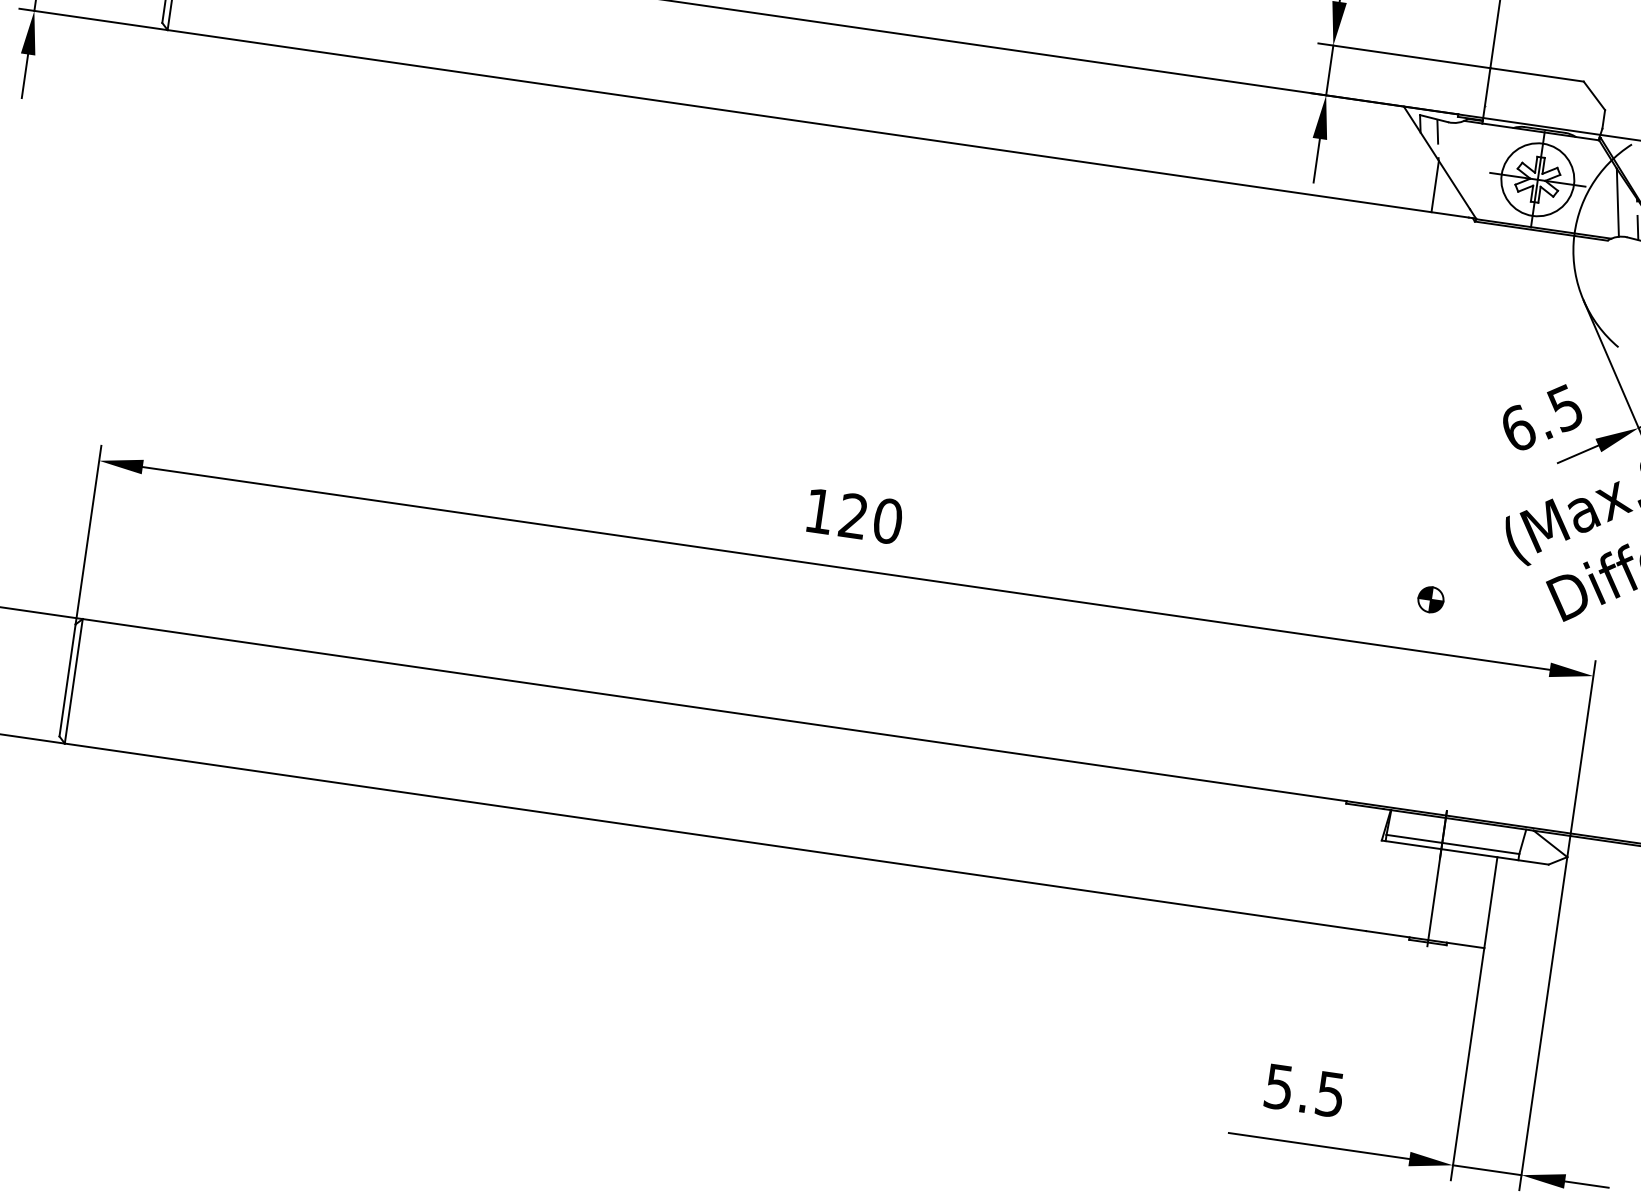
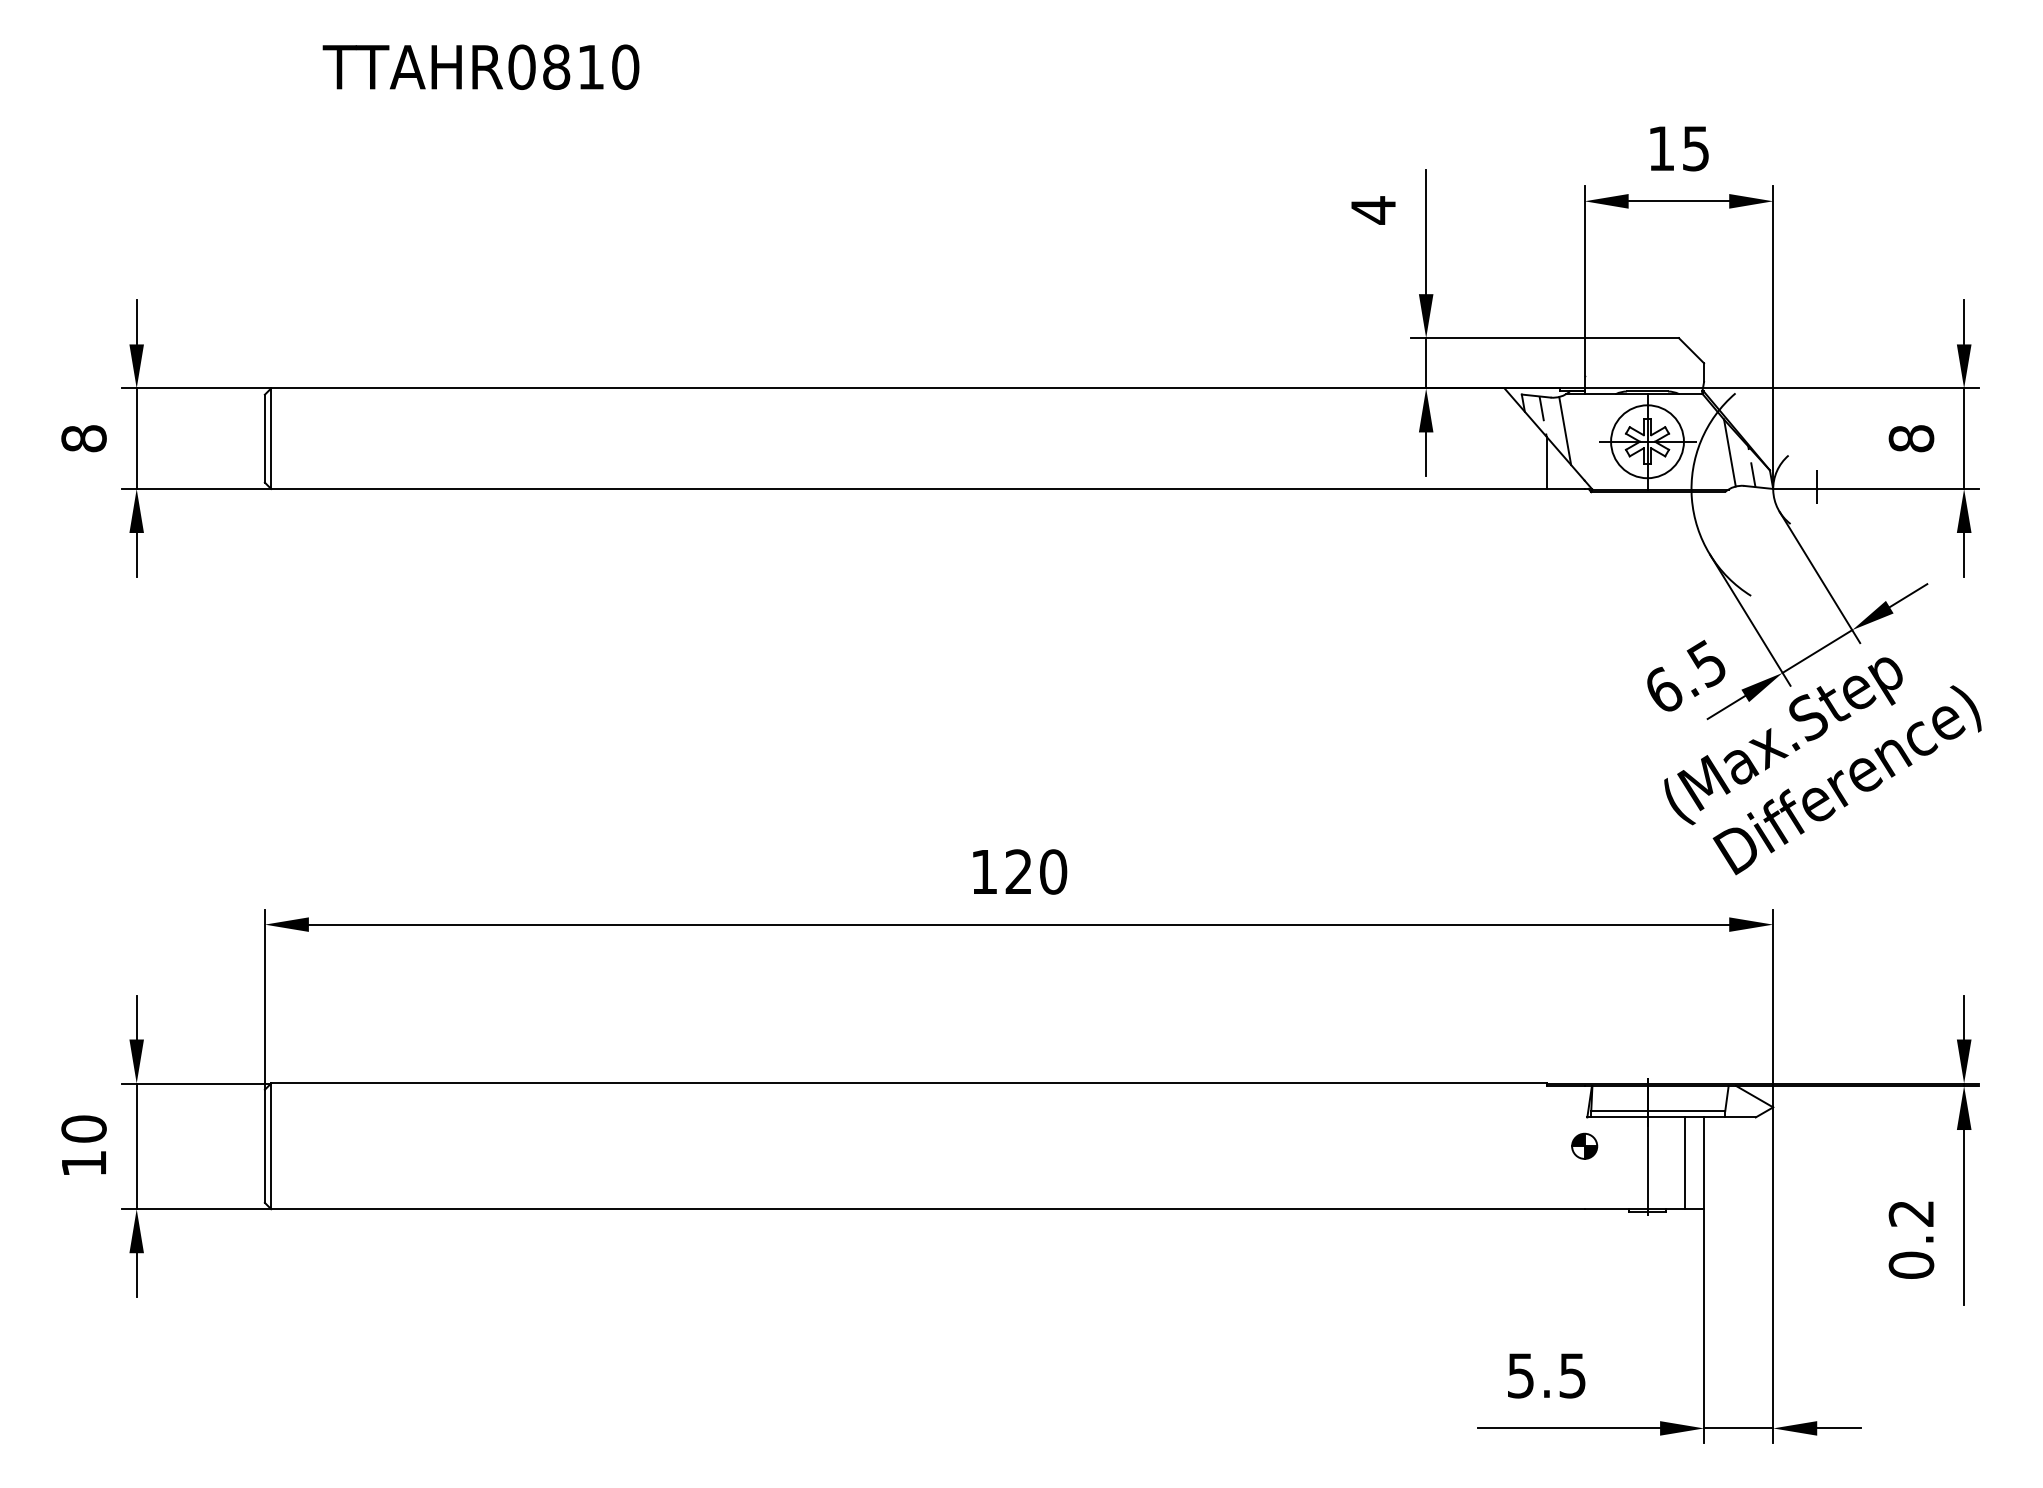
line: (1458, 157) -> (1565, 431), added
part: (1430, 598) -> (1584, 1145), moved
line: (1472, 900) -> (1685, 1163), added

